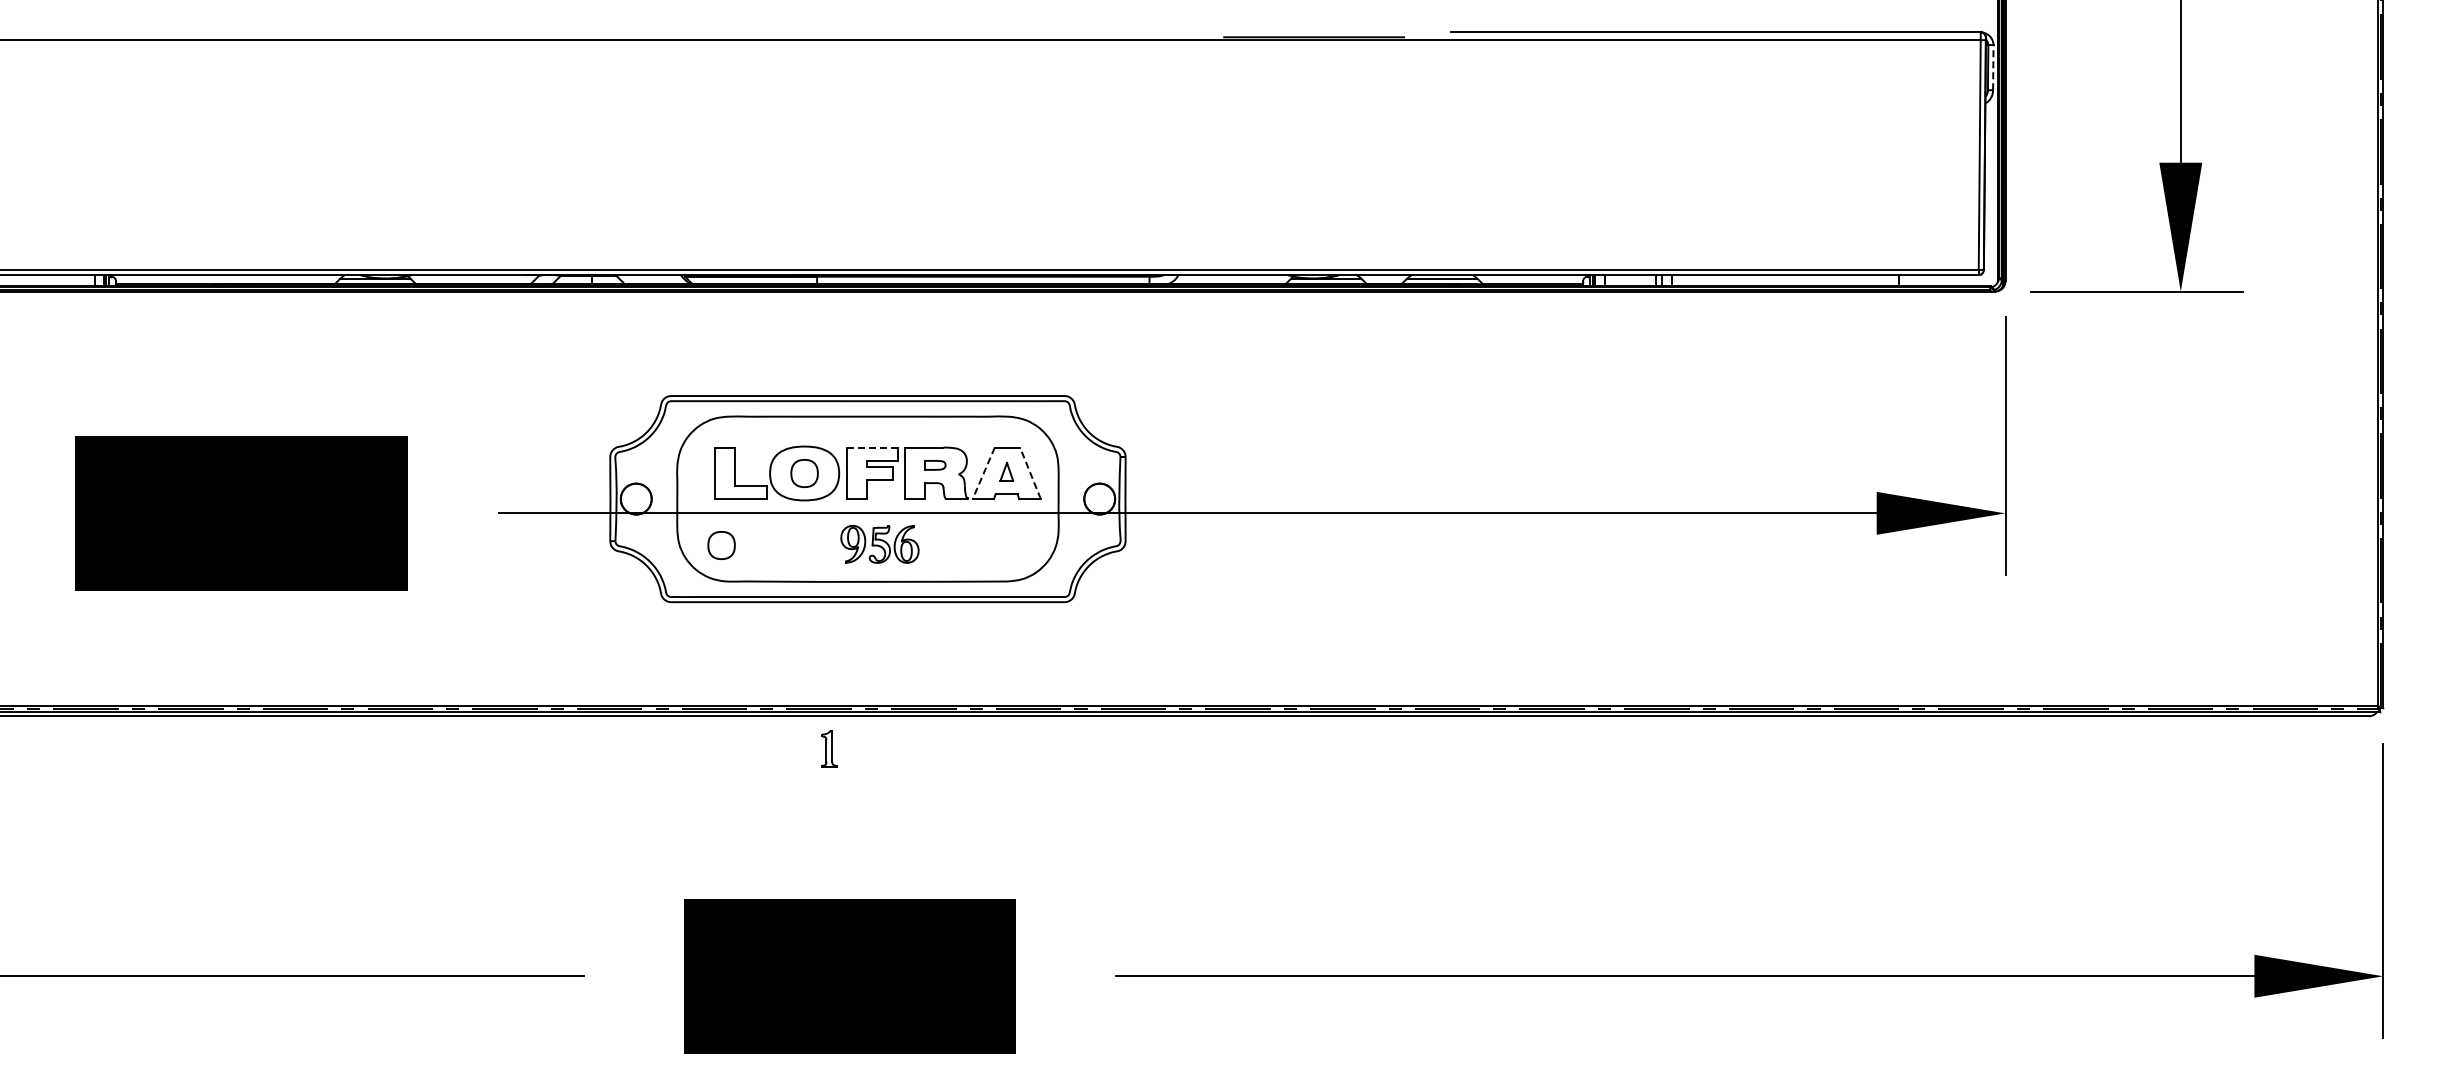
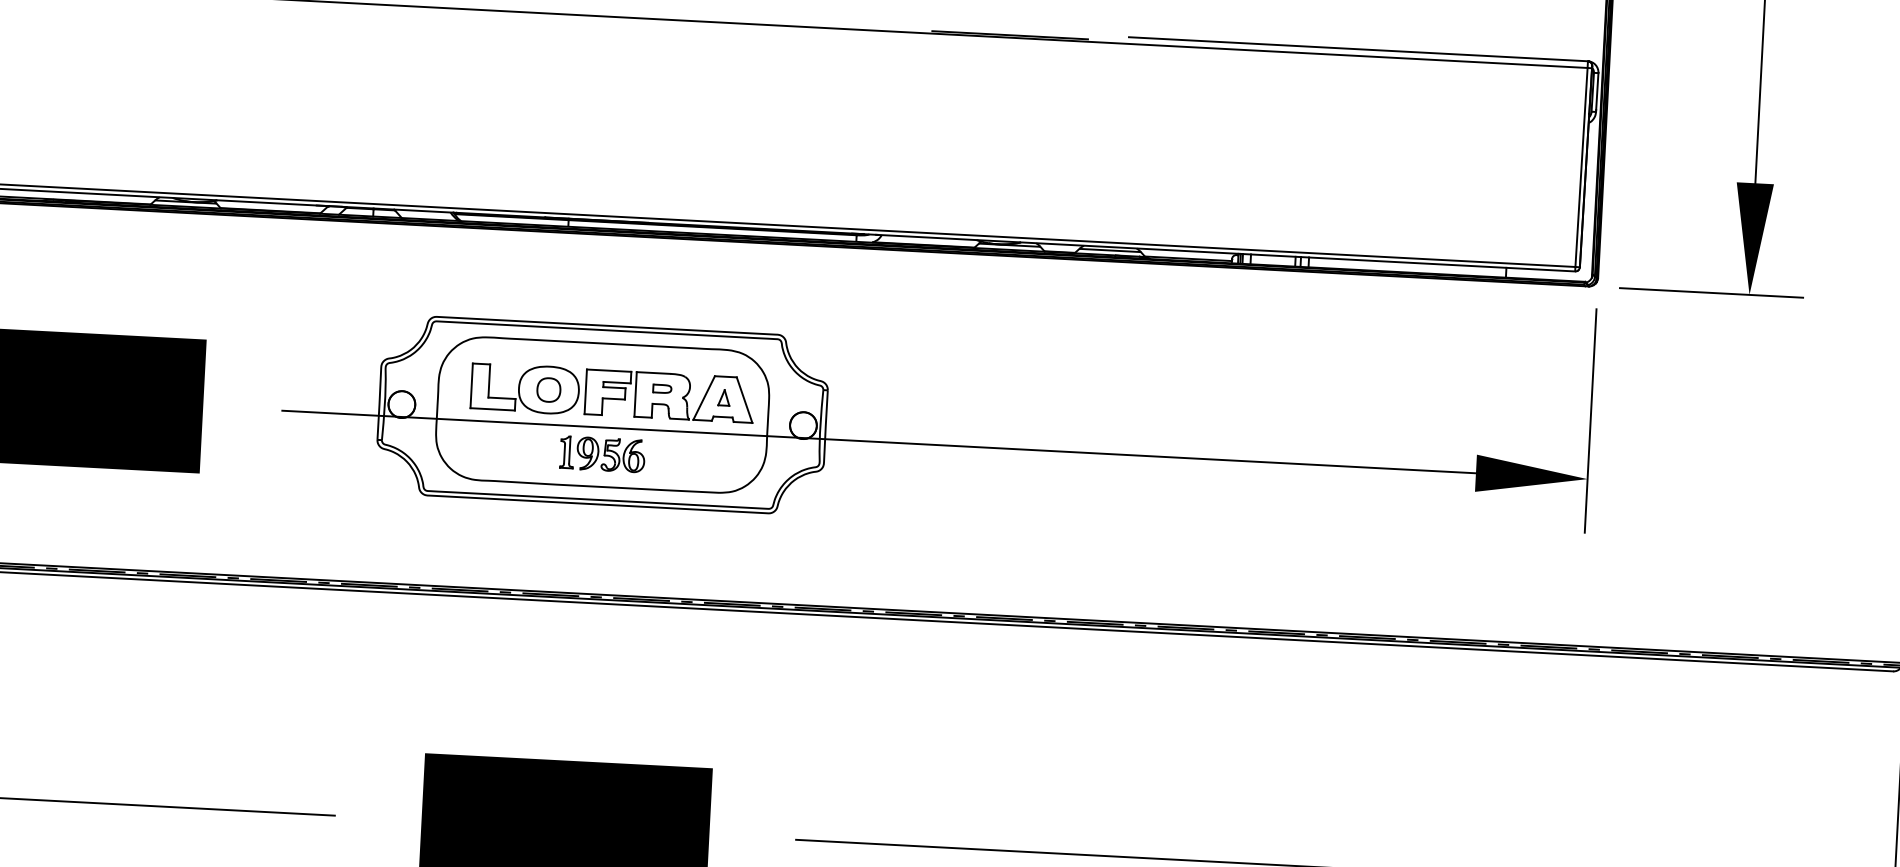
line: (1993, 67) -> (1597, 92), dashed -> solid
line: (872, 447) -> (608, 370), dashed -> solid
line: (983, 473) -> (703, 398), dashed -> solid
line: (1030, 473) -> (744, 400), dashed -> solid
part: (721, 545) -> (473, 448), removed
part: (829, 748) -> (567, 451), moved

